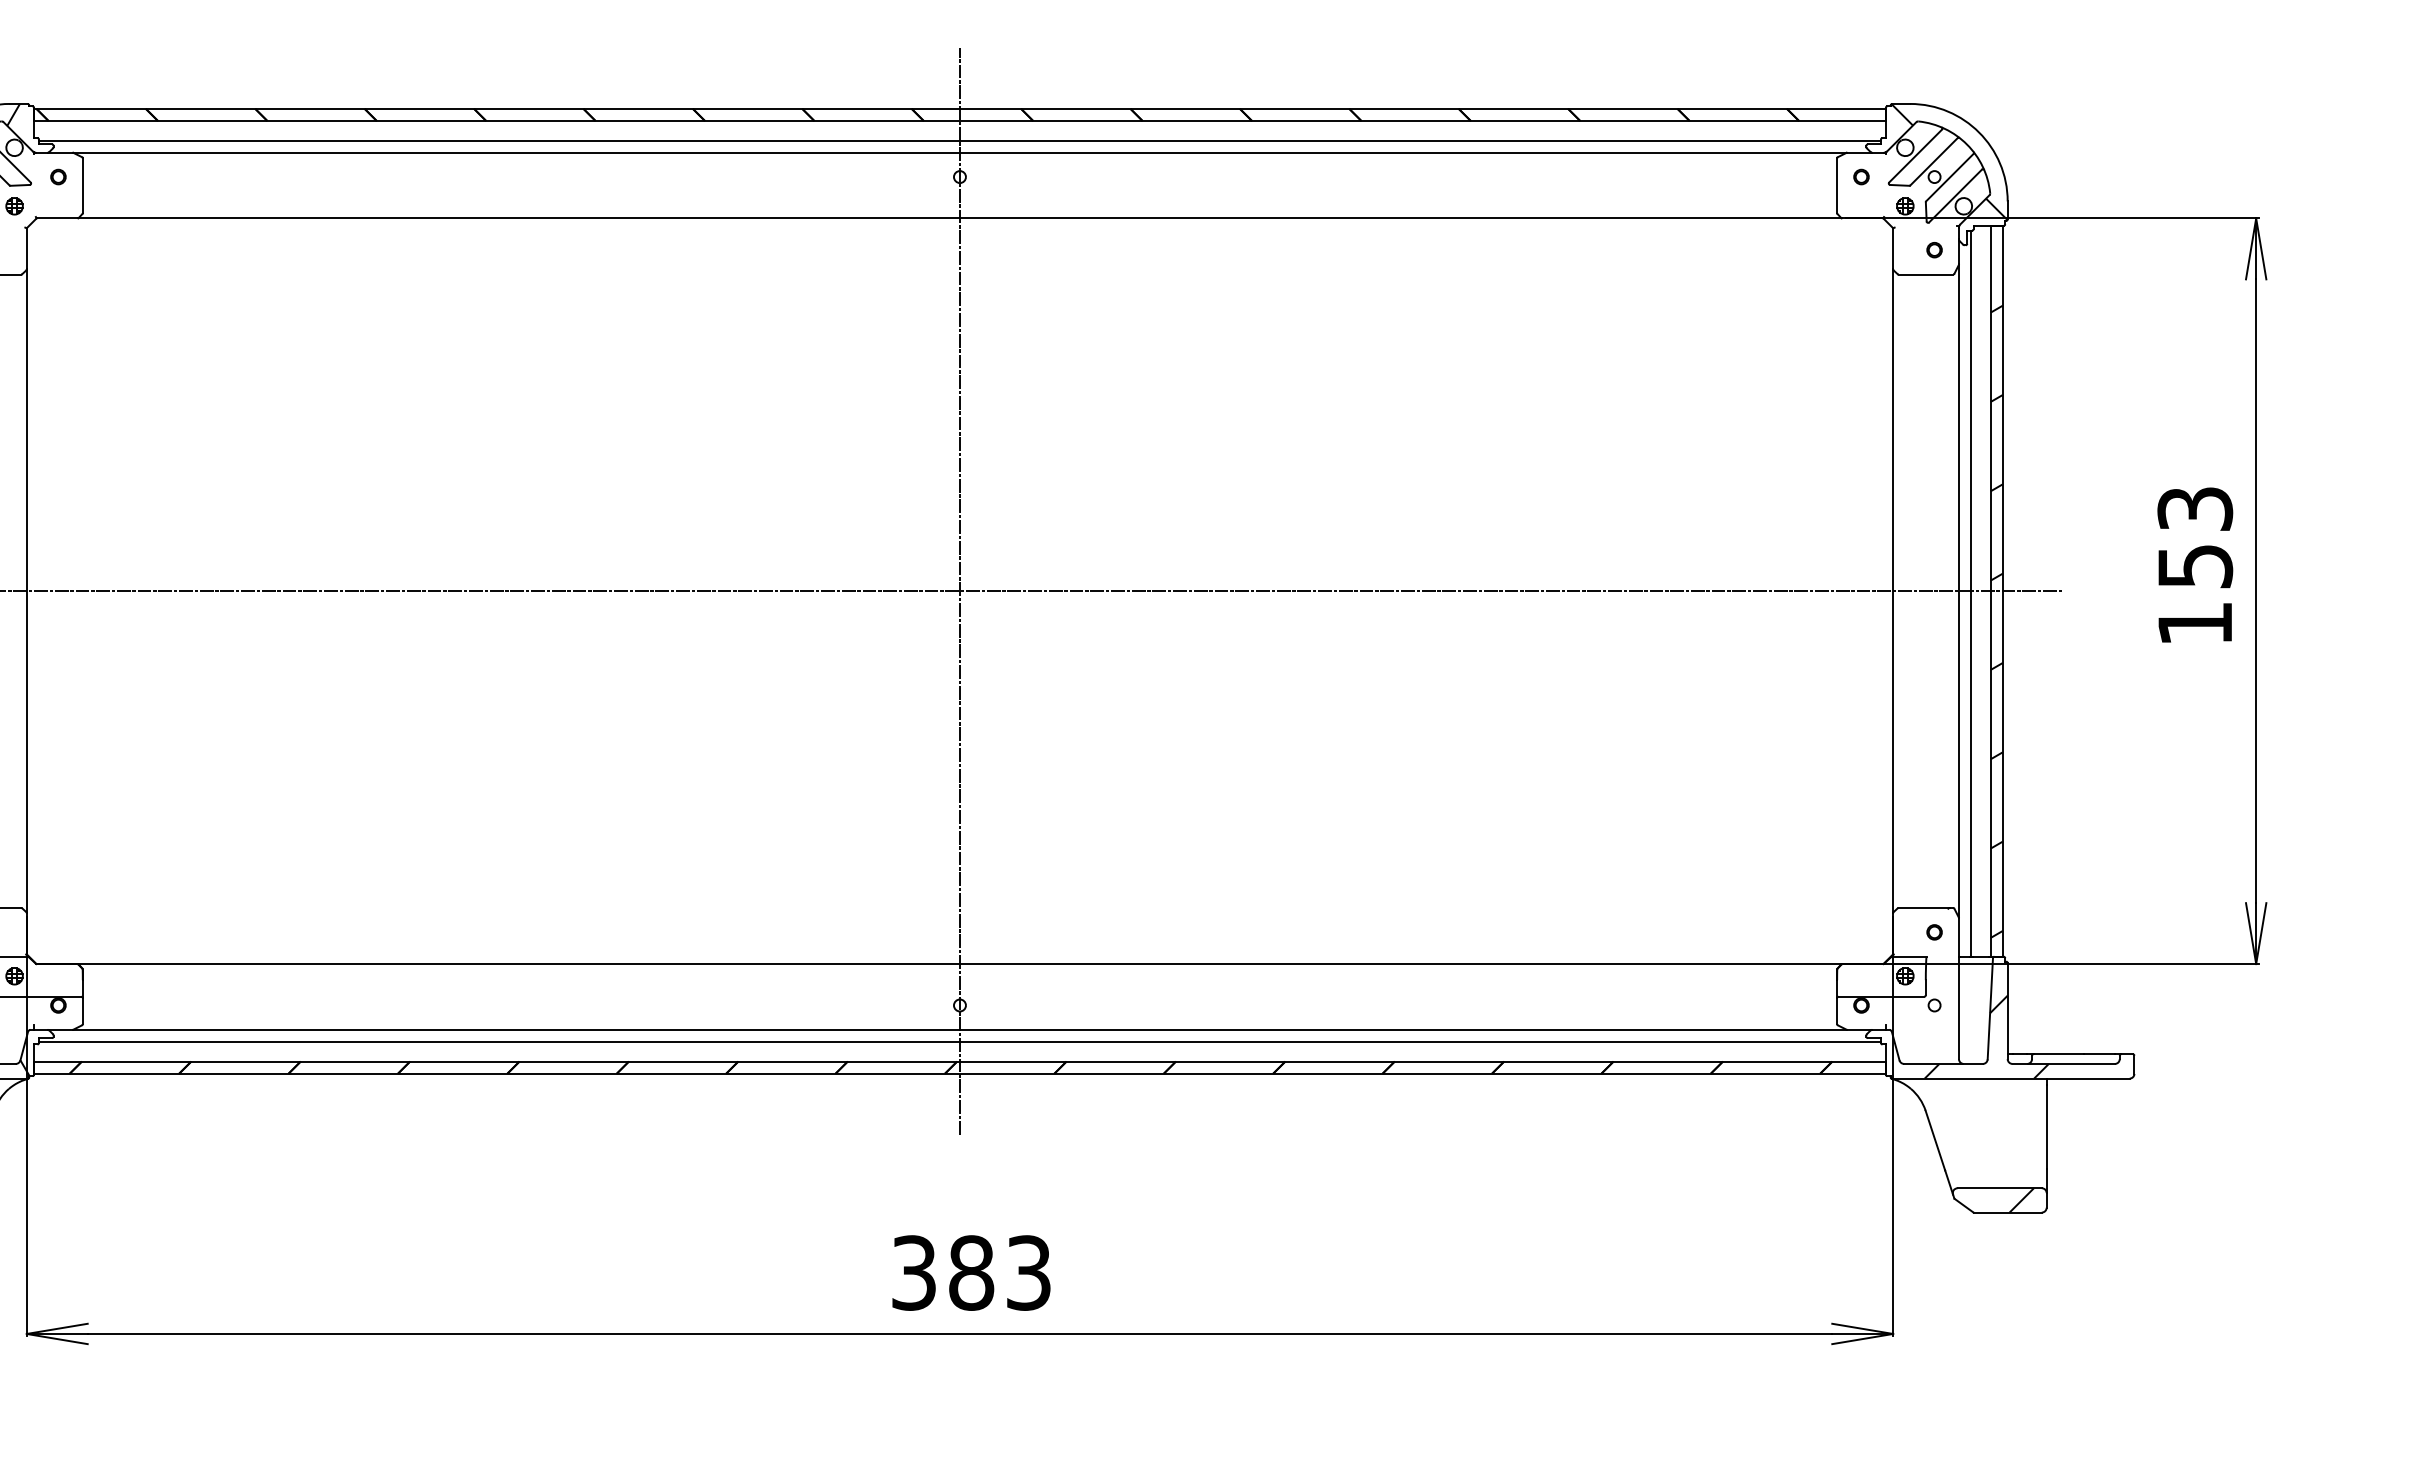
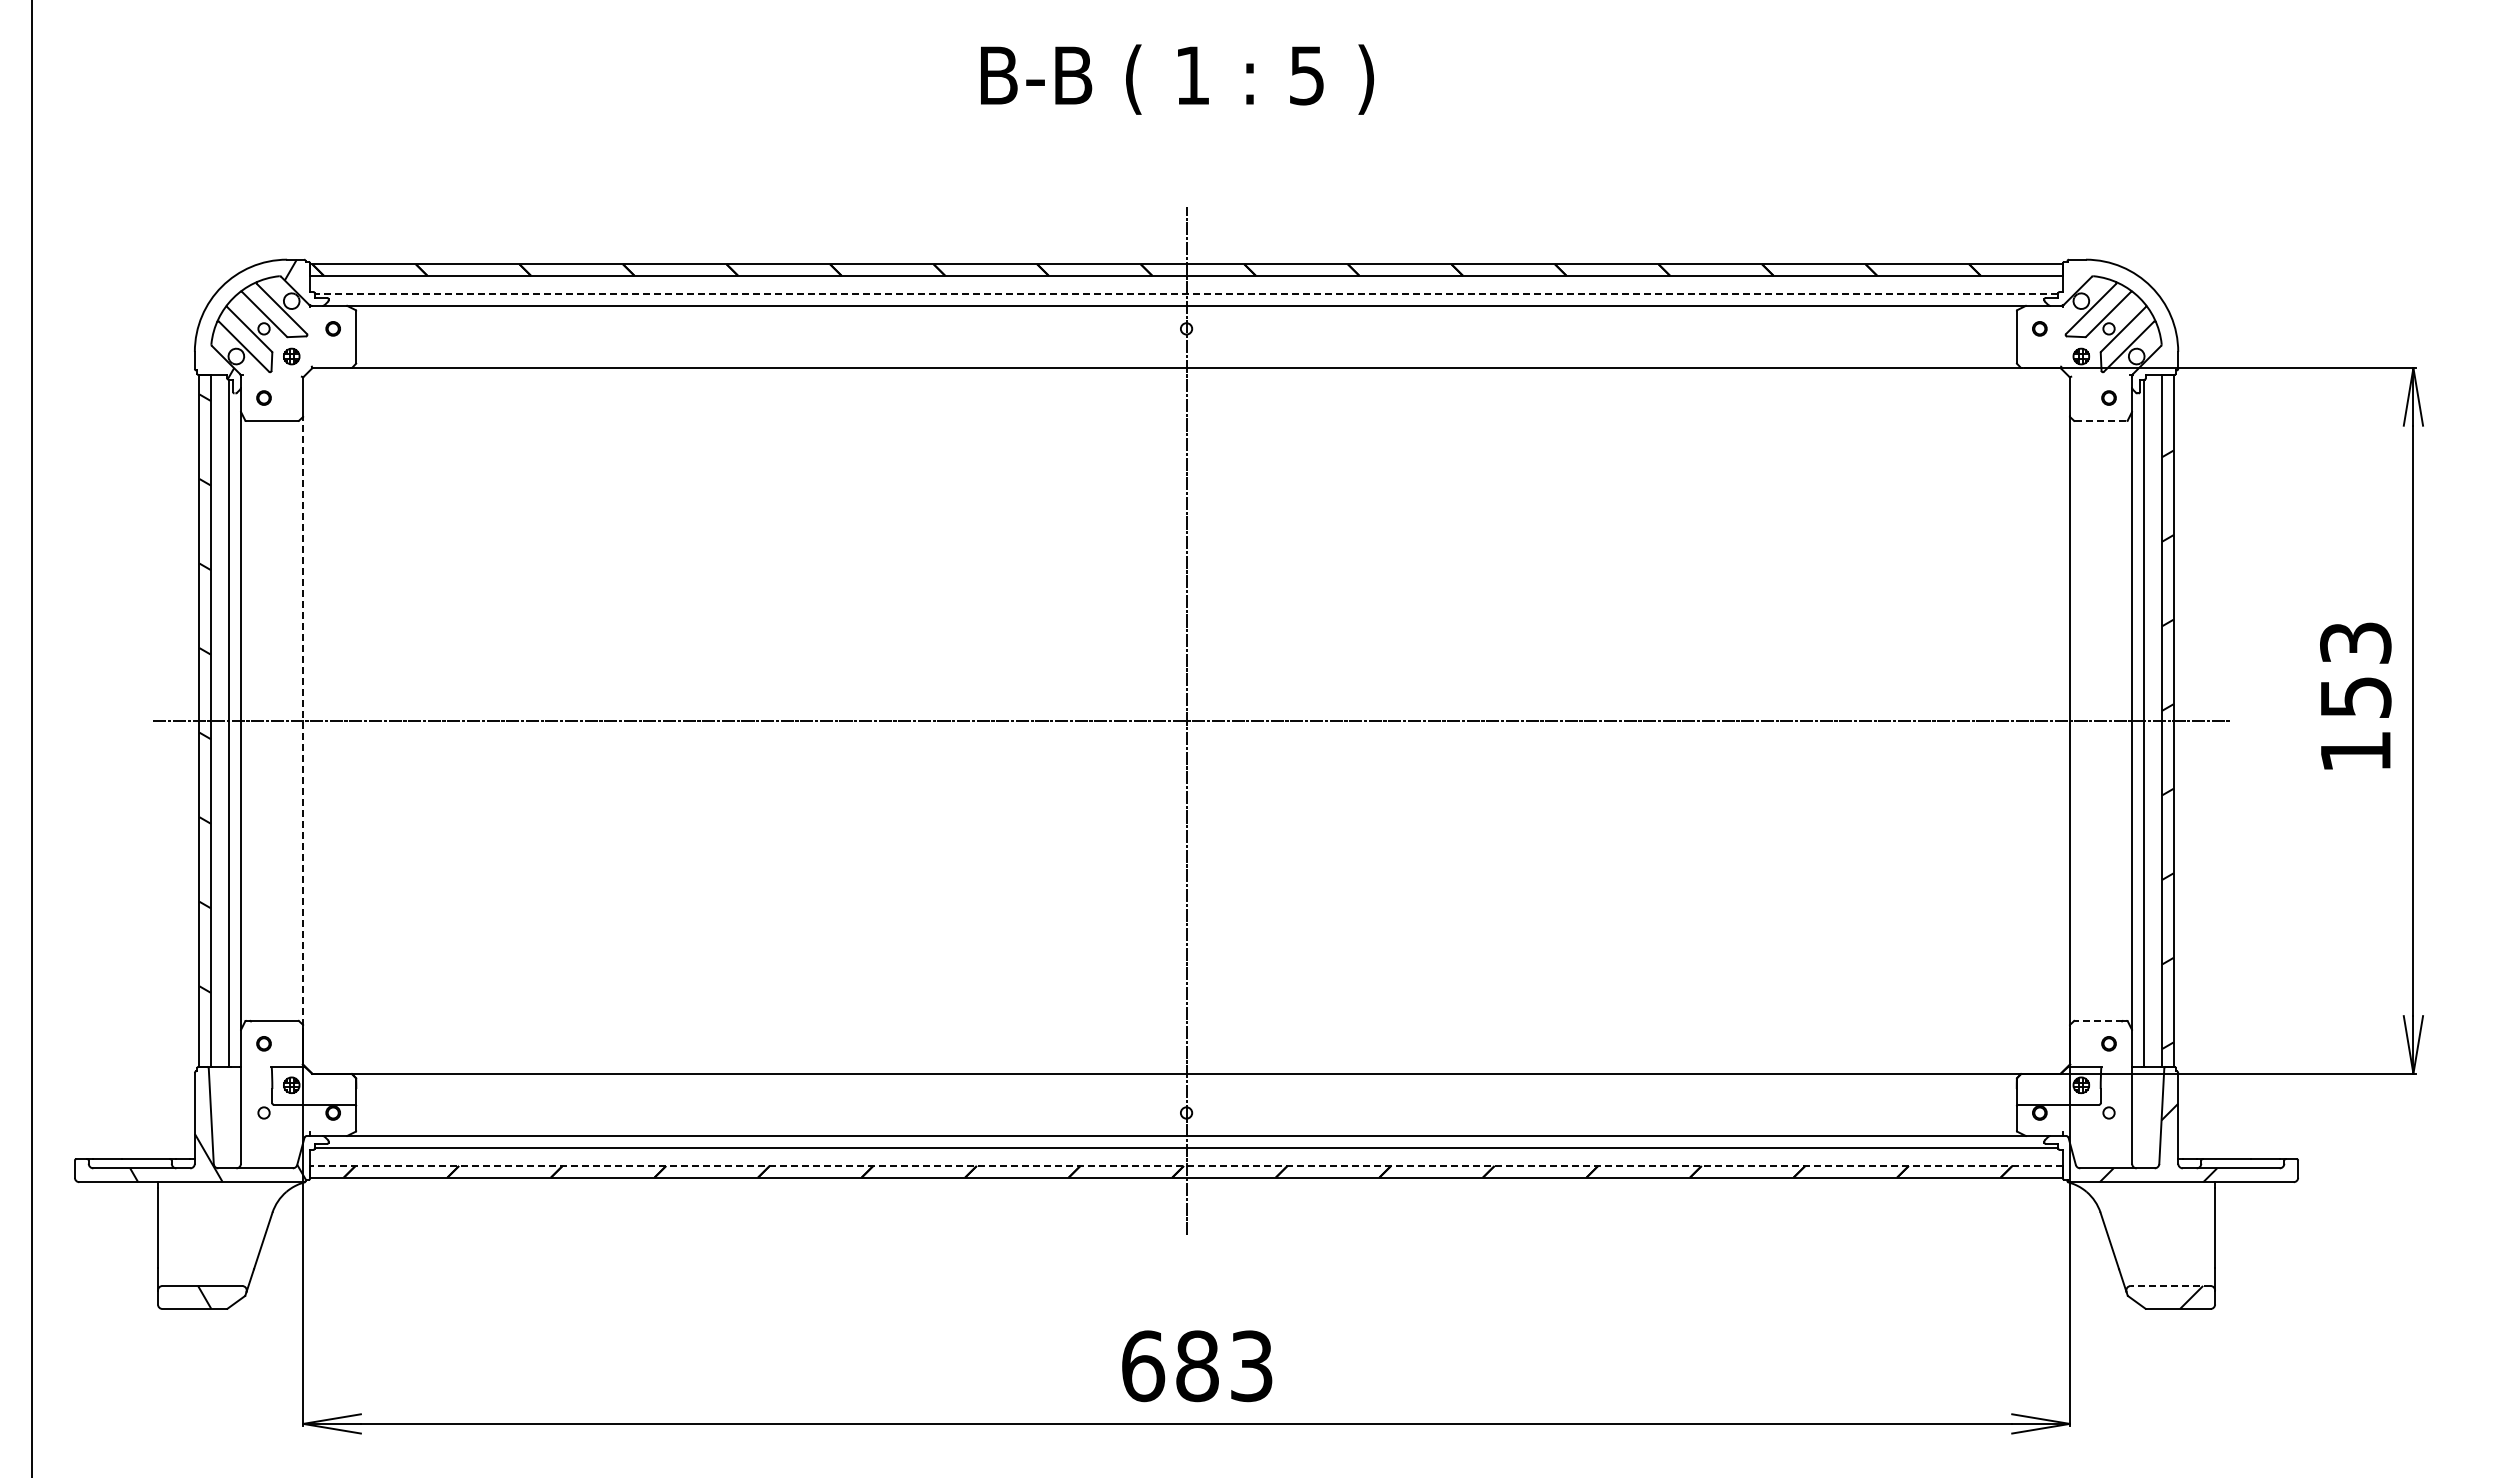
line: (959, 140) -> (1186, 294), solid -> dashed
hatch: (1949, 161) -> (2123, 314), removed
line: (1925, 274) -> (2100, 421), solid -> dashed
line: (27, 590) -> (303, 720), solid -> dashed
line: (1923, 907) -> (2098, 1020), solid -> dashed
line: (959, 1062) -> (1186, 1166), solid -> dashed
line: (1999, 1187) -> (2170, 1285), solid -> dashed
text: (914, 1273) -> (1143, 1366), 383 -> 683

